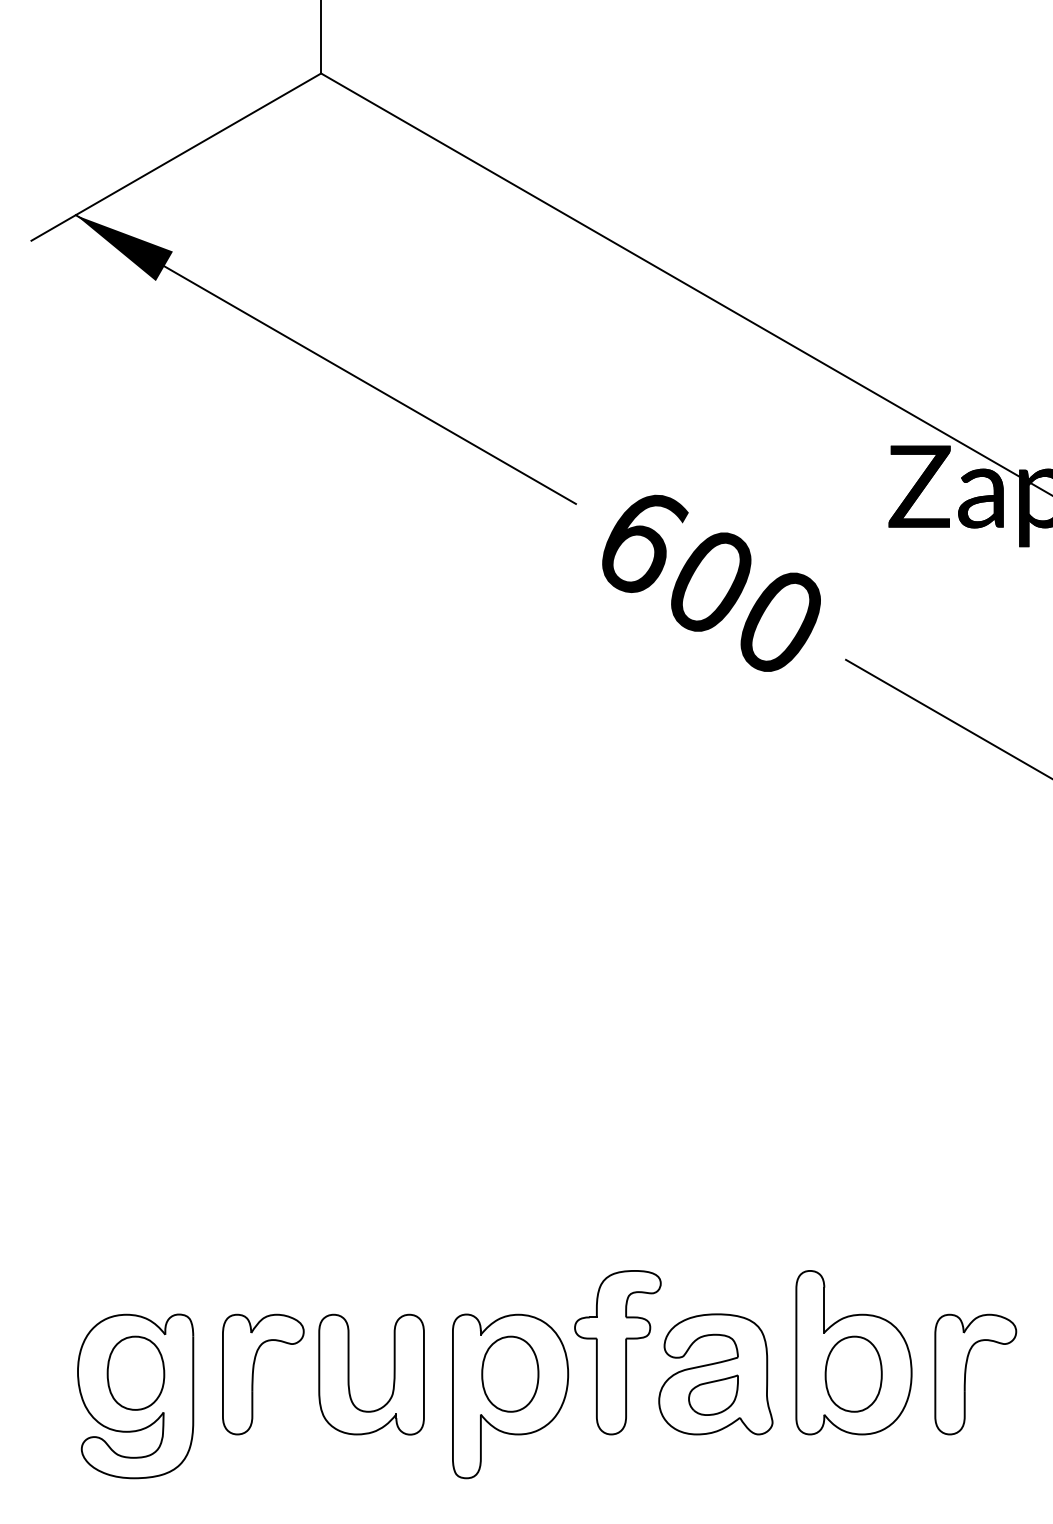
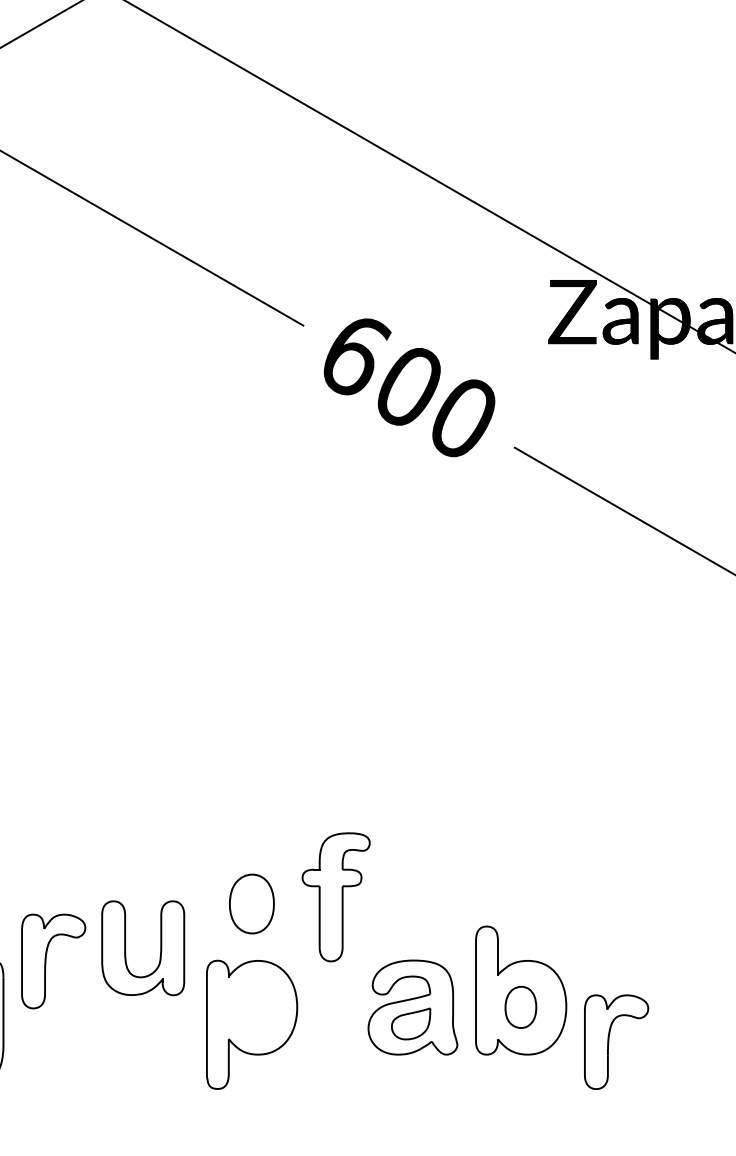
part: (617, 1352) -> (335, 897), moved
part: (510, 1373) -> (252, 903), moved
part: (853, 1373) -> (520, 1006), size x0.7
part: (966, 1373) -> (609, 1041), moved
part: (253, 1374) -> (45, 961), moved
part: (349, 1374) -> (125, 948), moved

